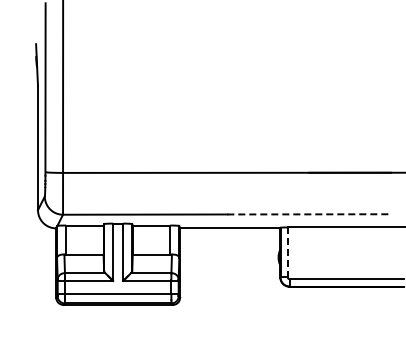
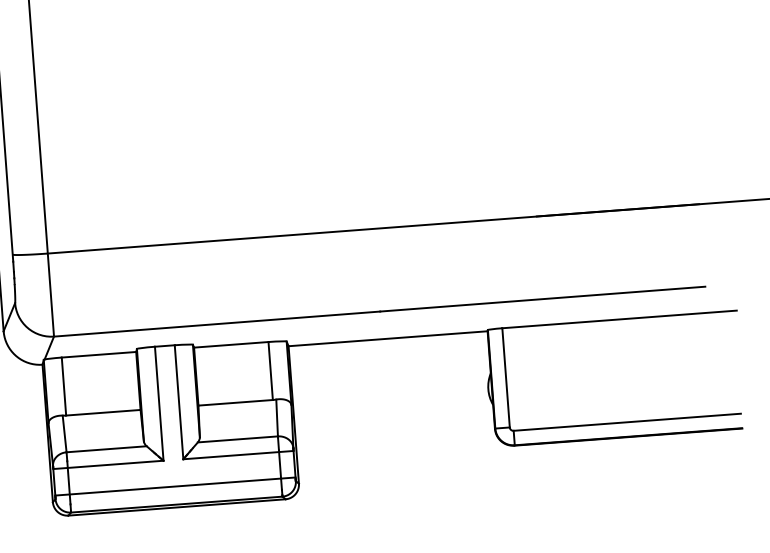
line: (309, 214) -> (543, 299), dashed -> solid
line: (287, 252) -> (505, 378), dashed -> solid

